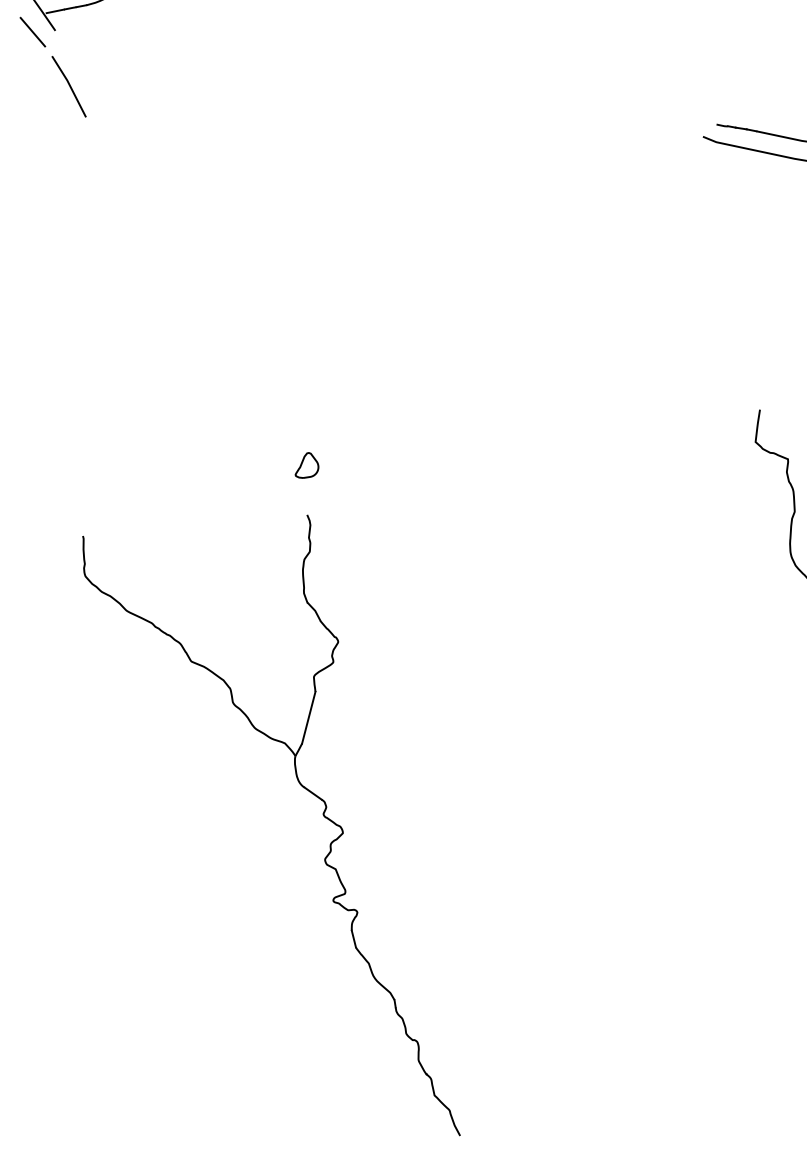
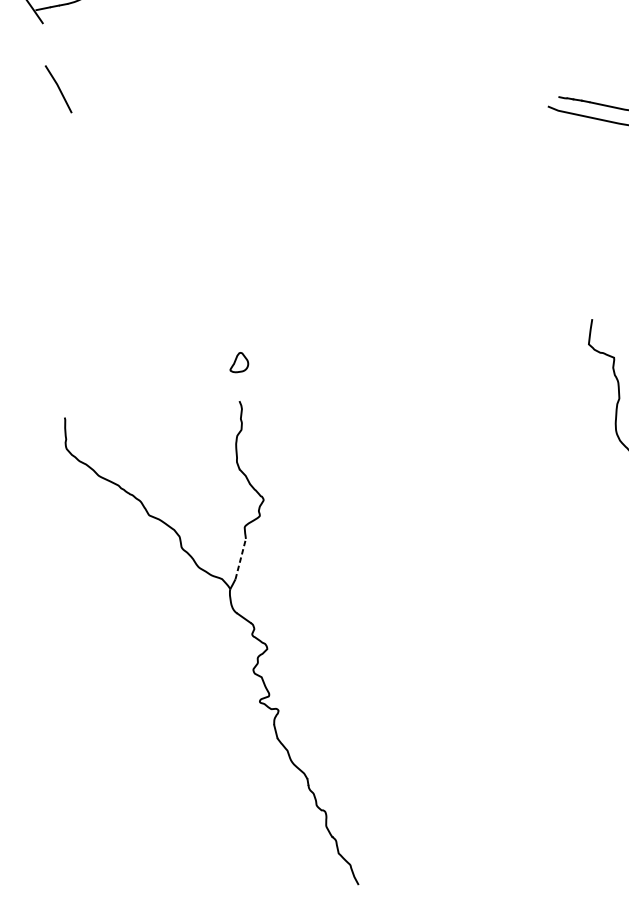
line: (32, 31) -> (25, 24), removed
line: (68, 85) -> (58, 88), moved
line: (308, 717) -> (240, 558), solid -> dashed

